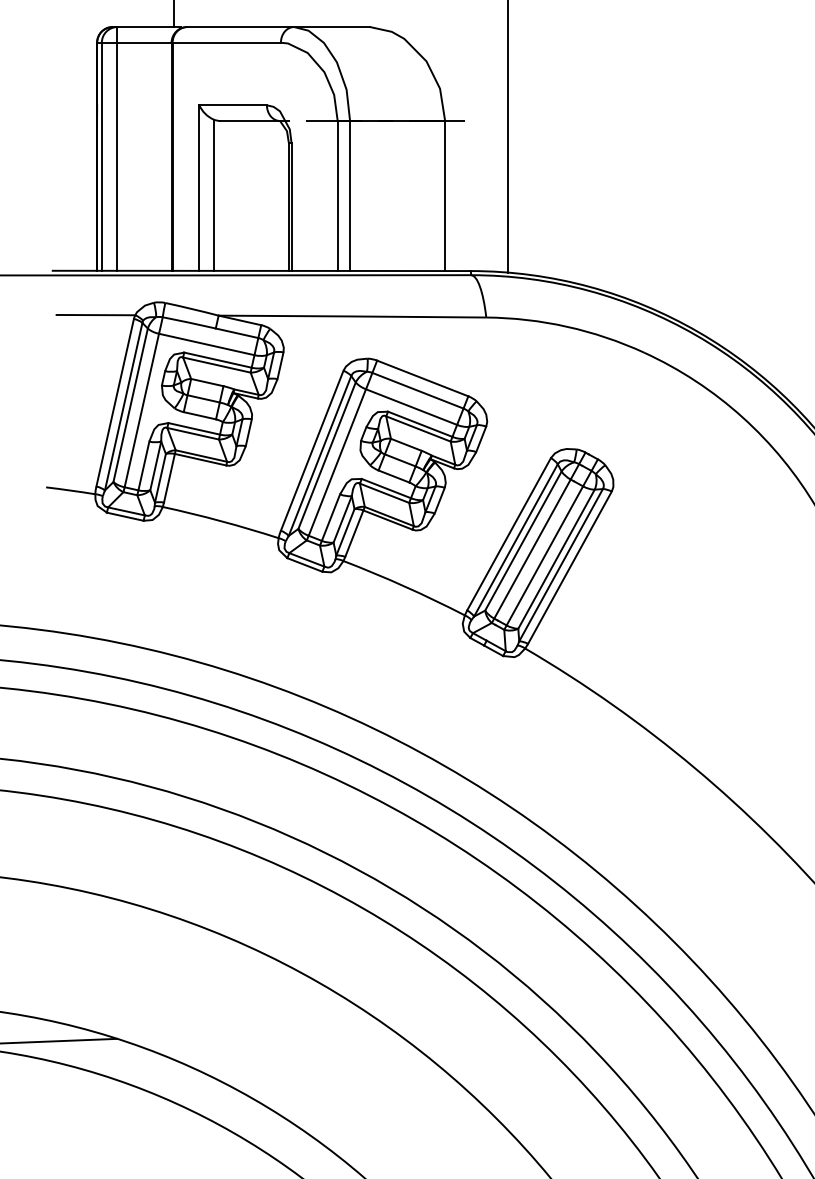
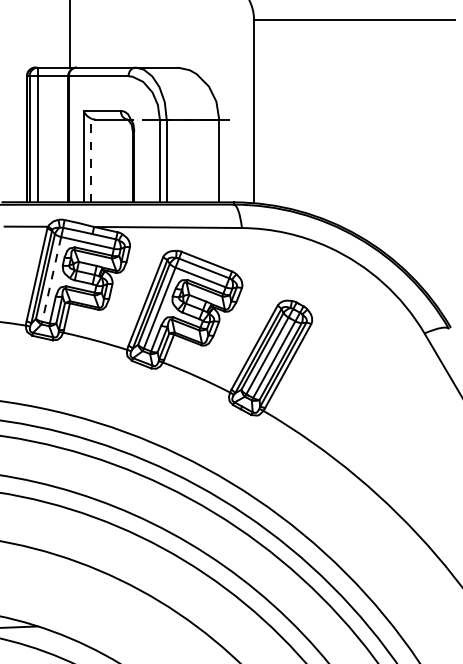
line: (213, 195) -> (91, 160), solid -> dashed
line: (141, 410) -> (51, 279), solid -> dashed

